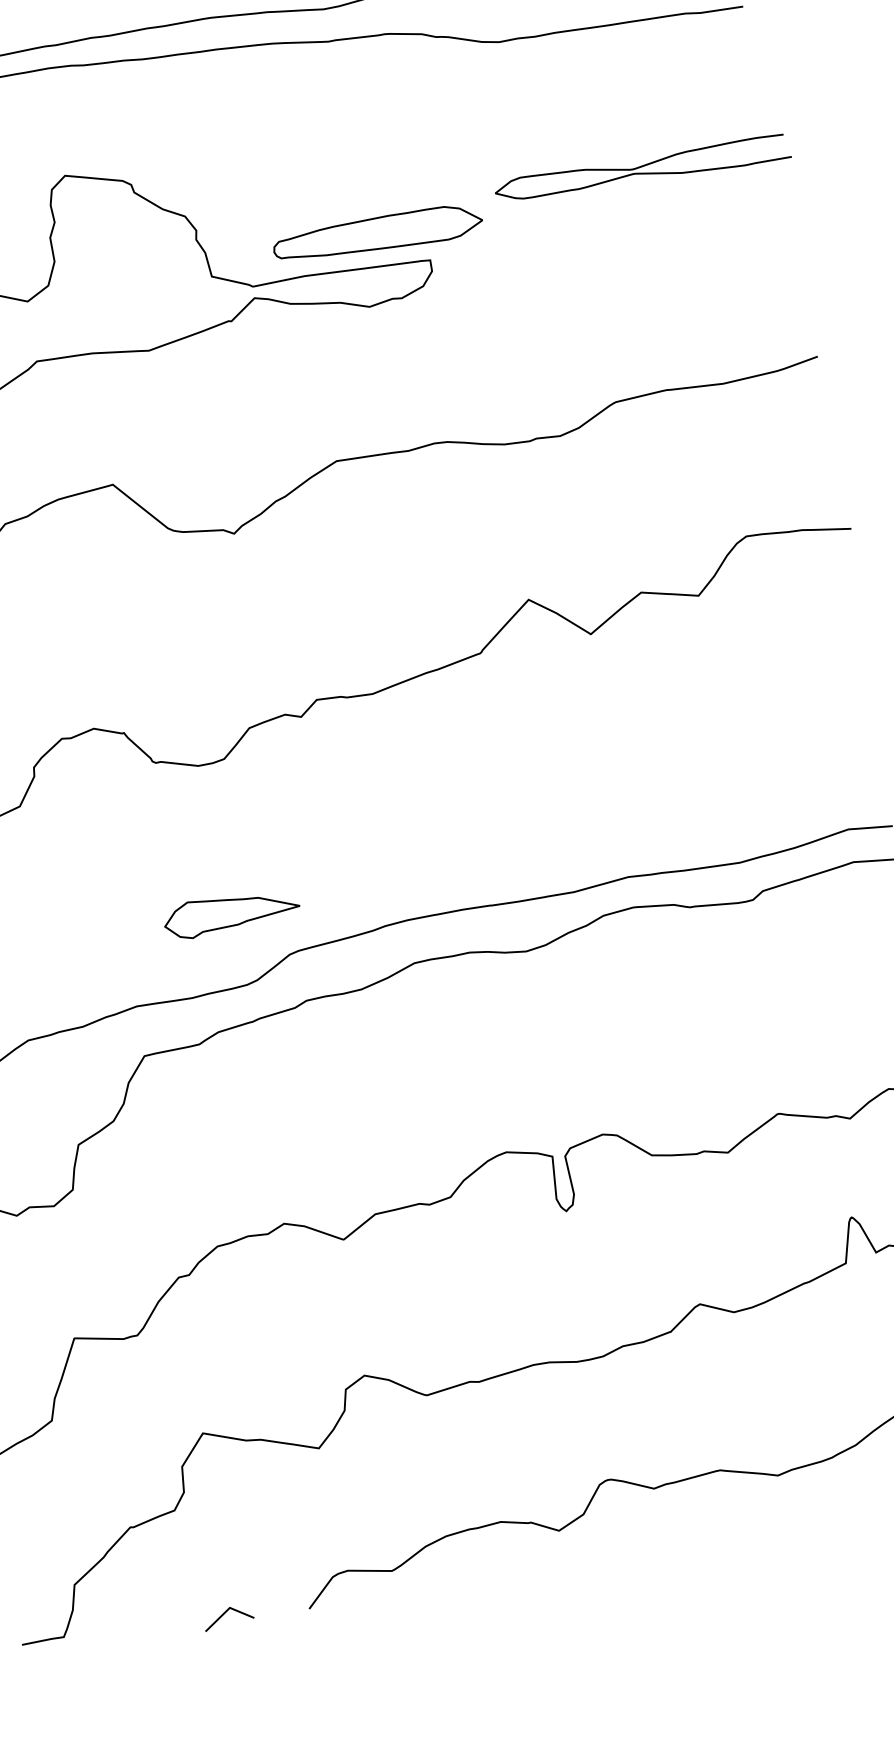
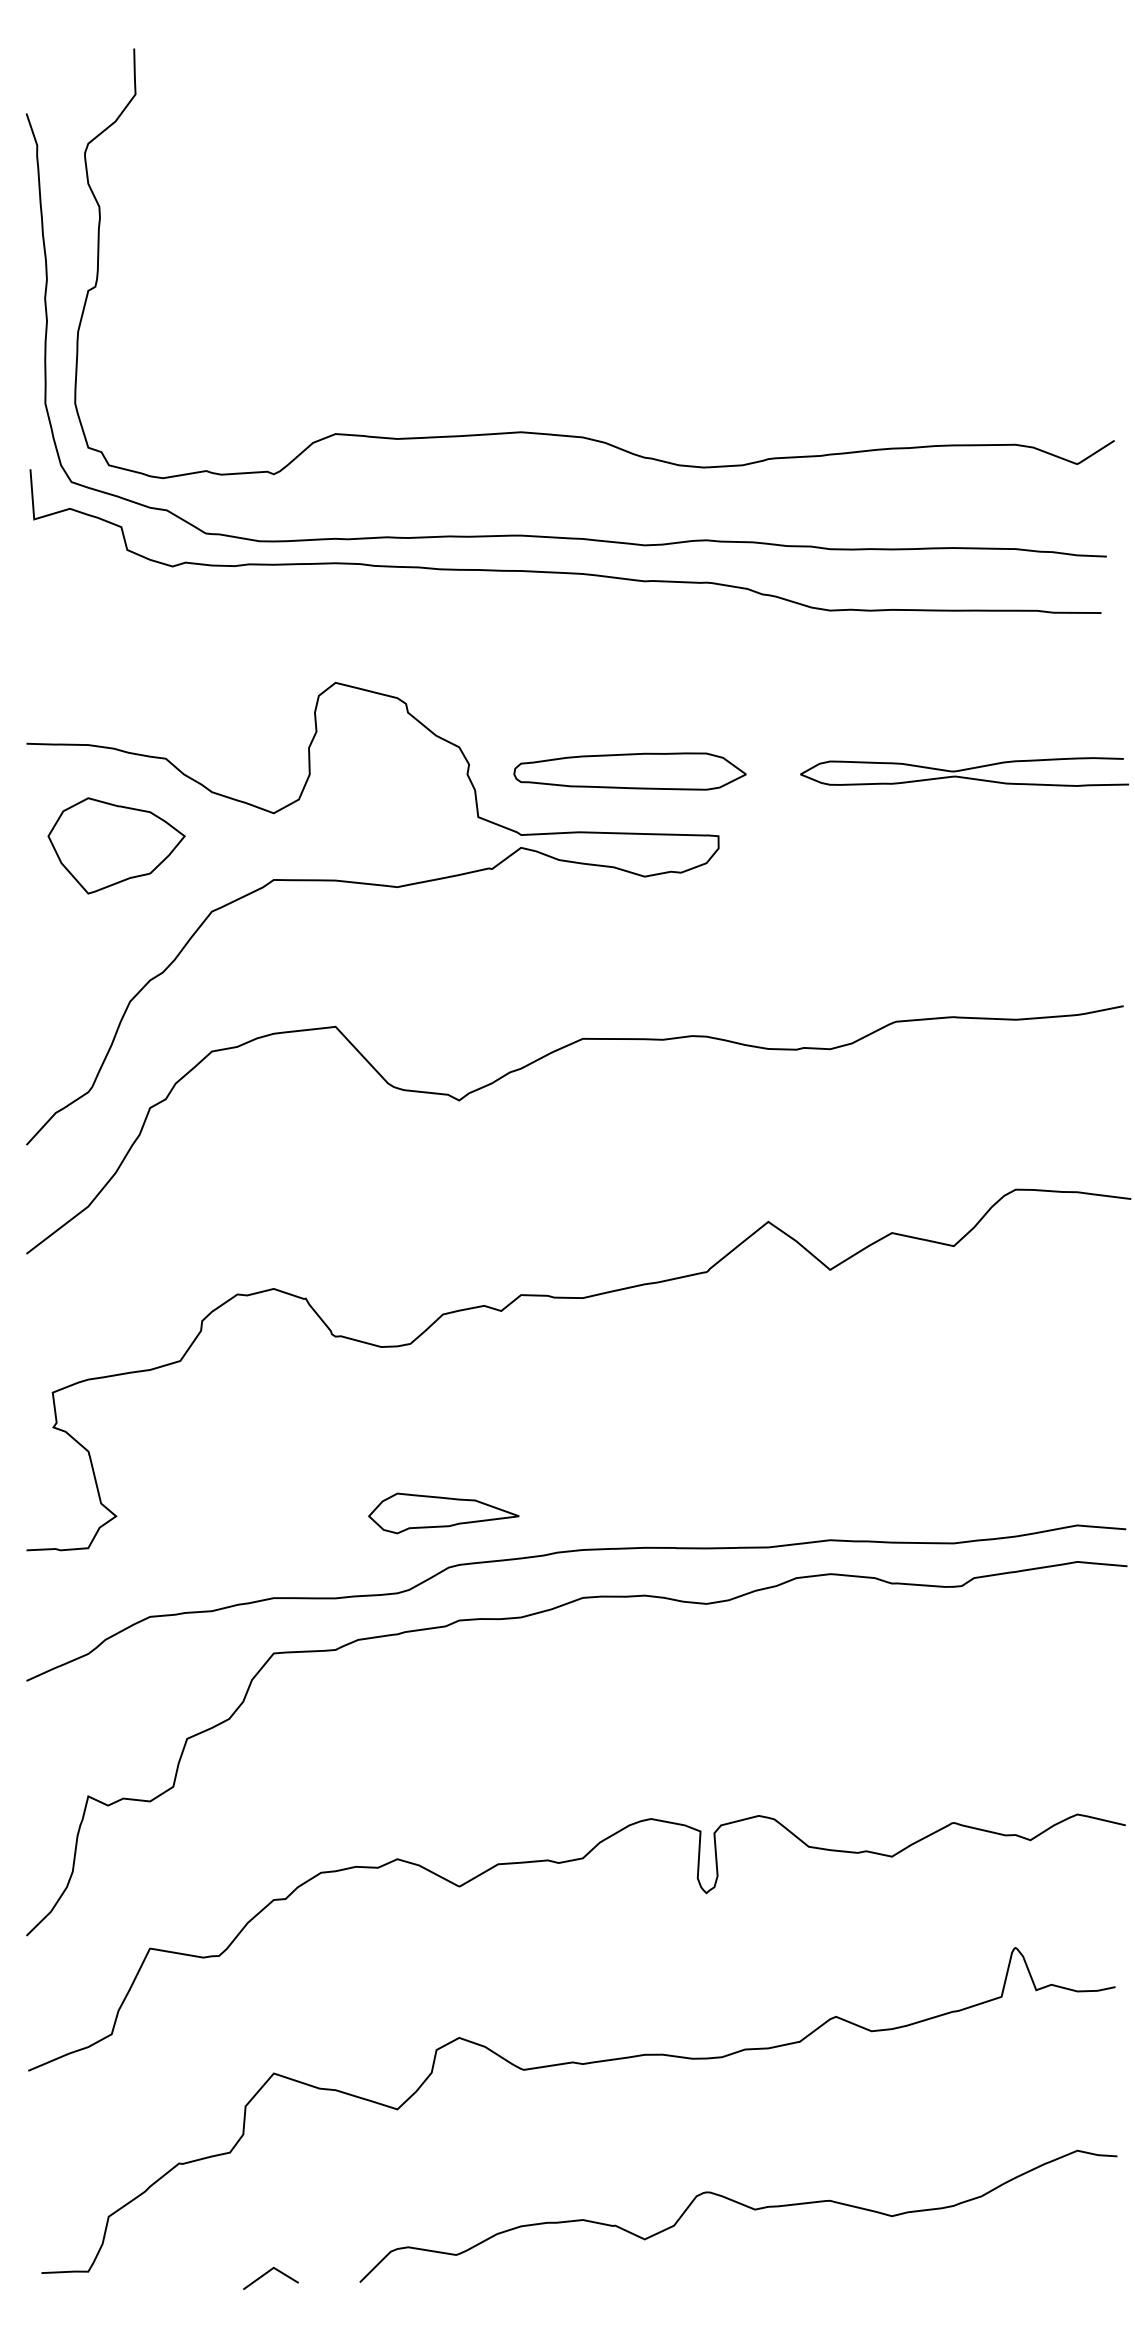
part: (377, 233) -> (629, 771), moved
part: (231, 913) -> (443, 1513), moved

